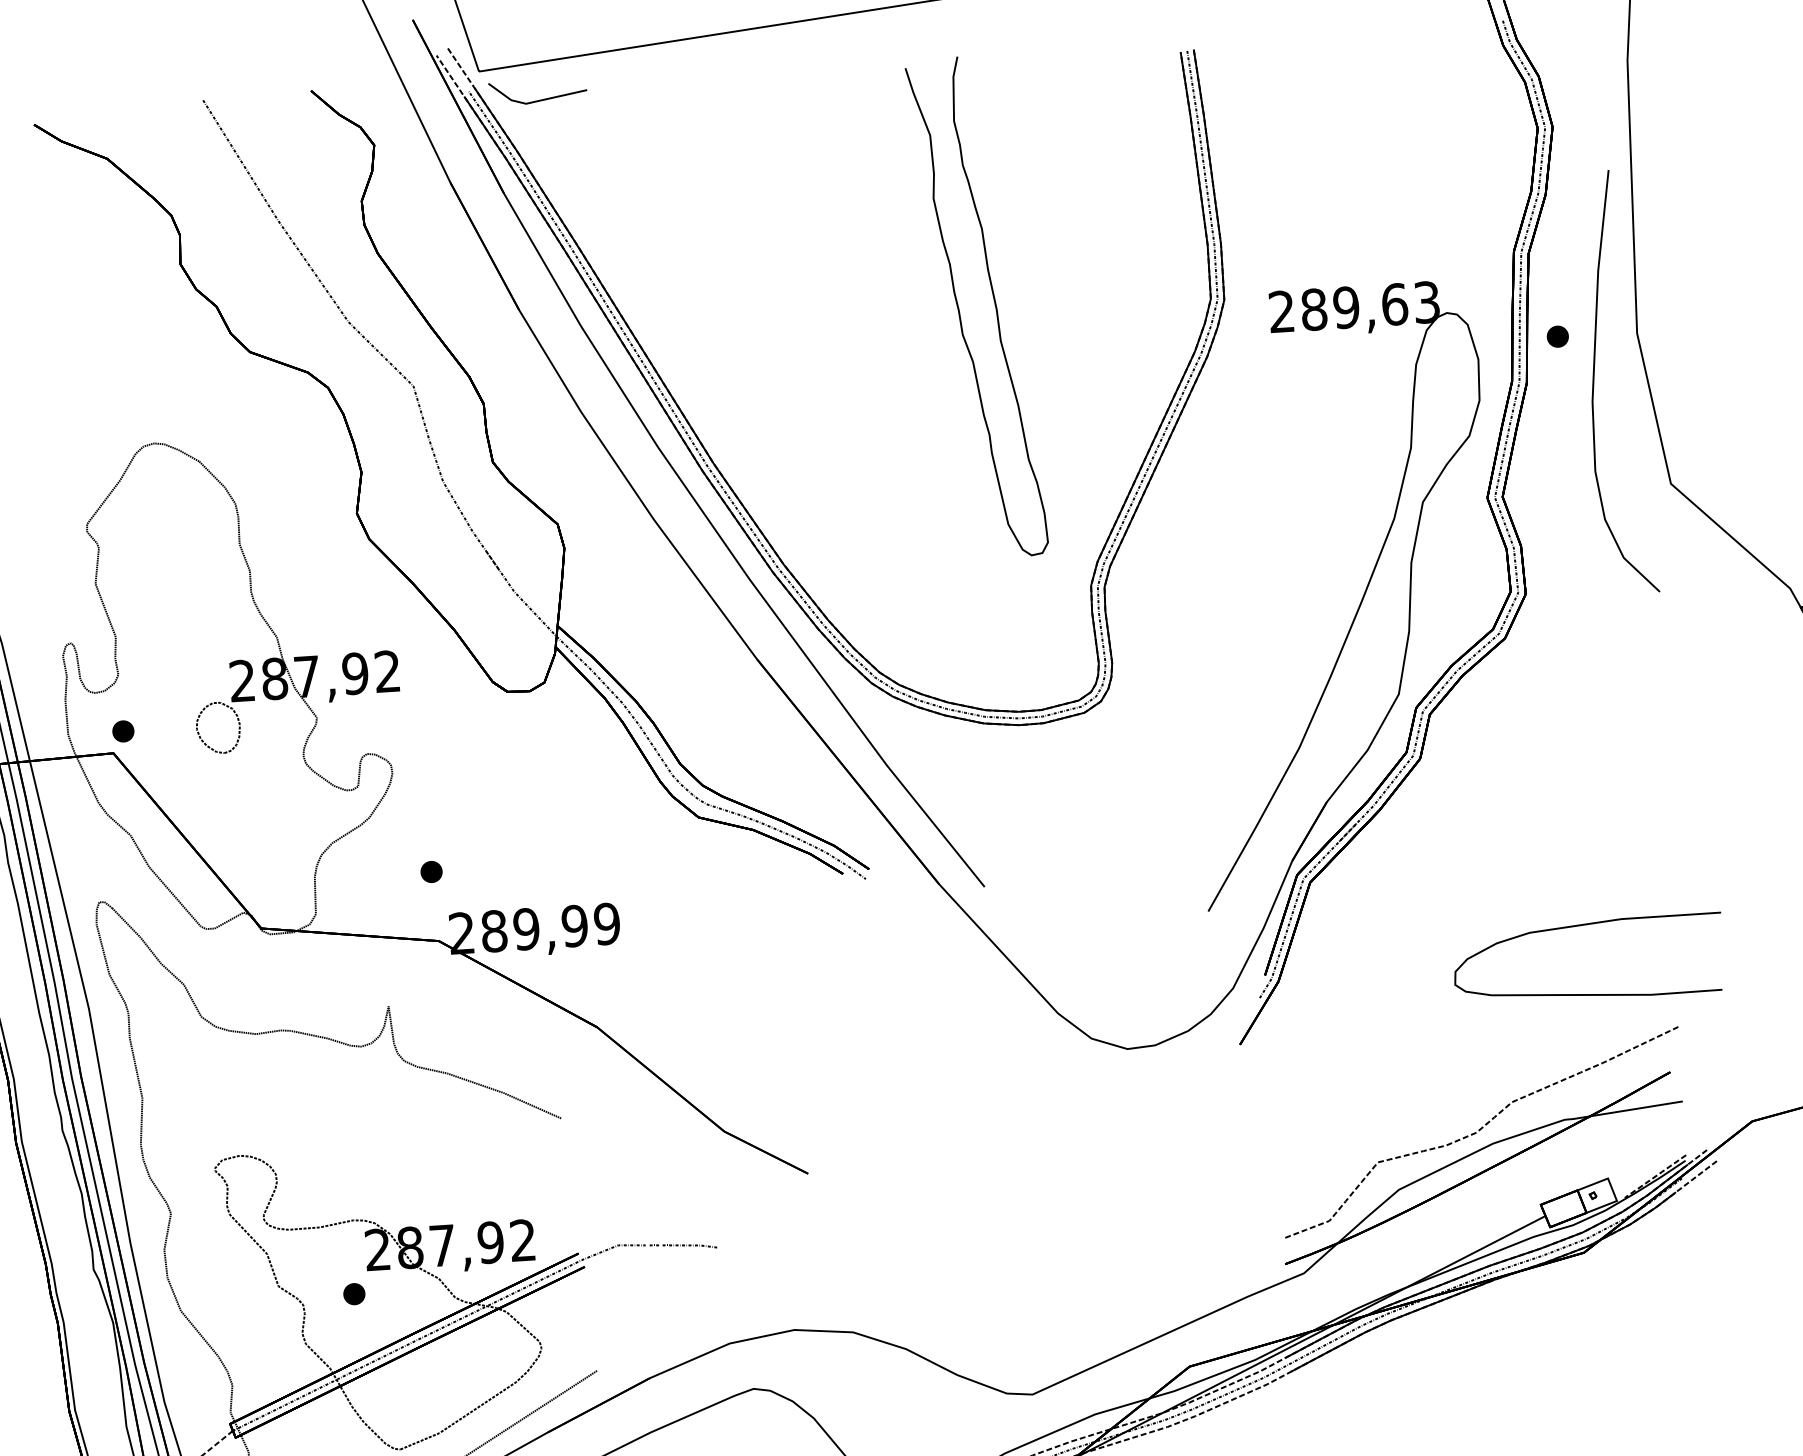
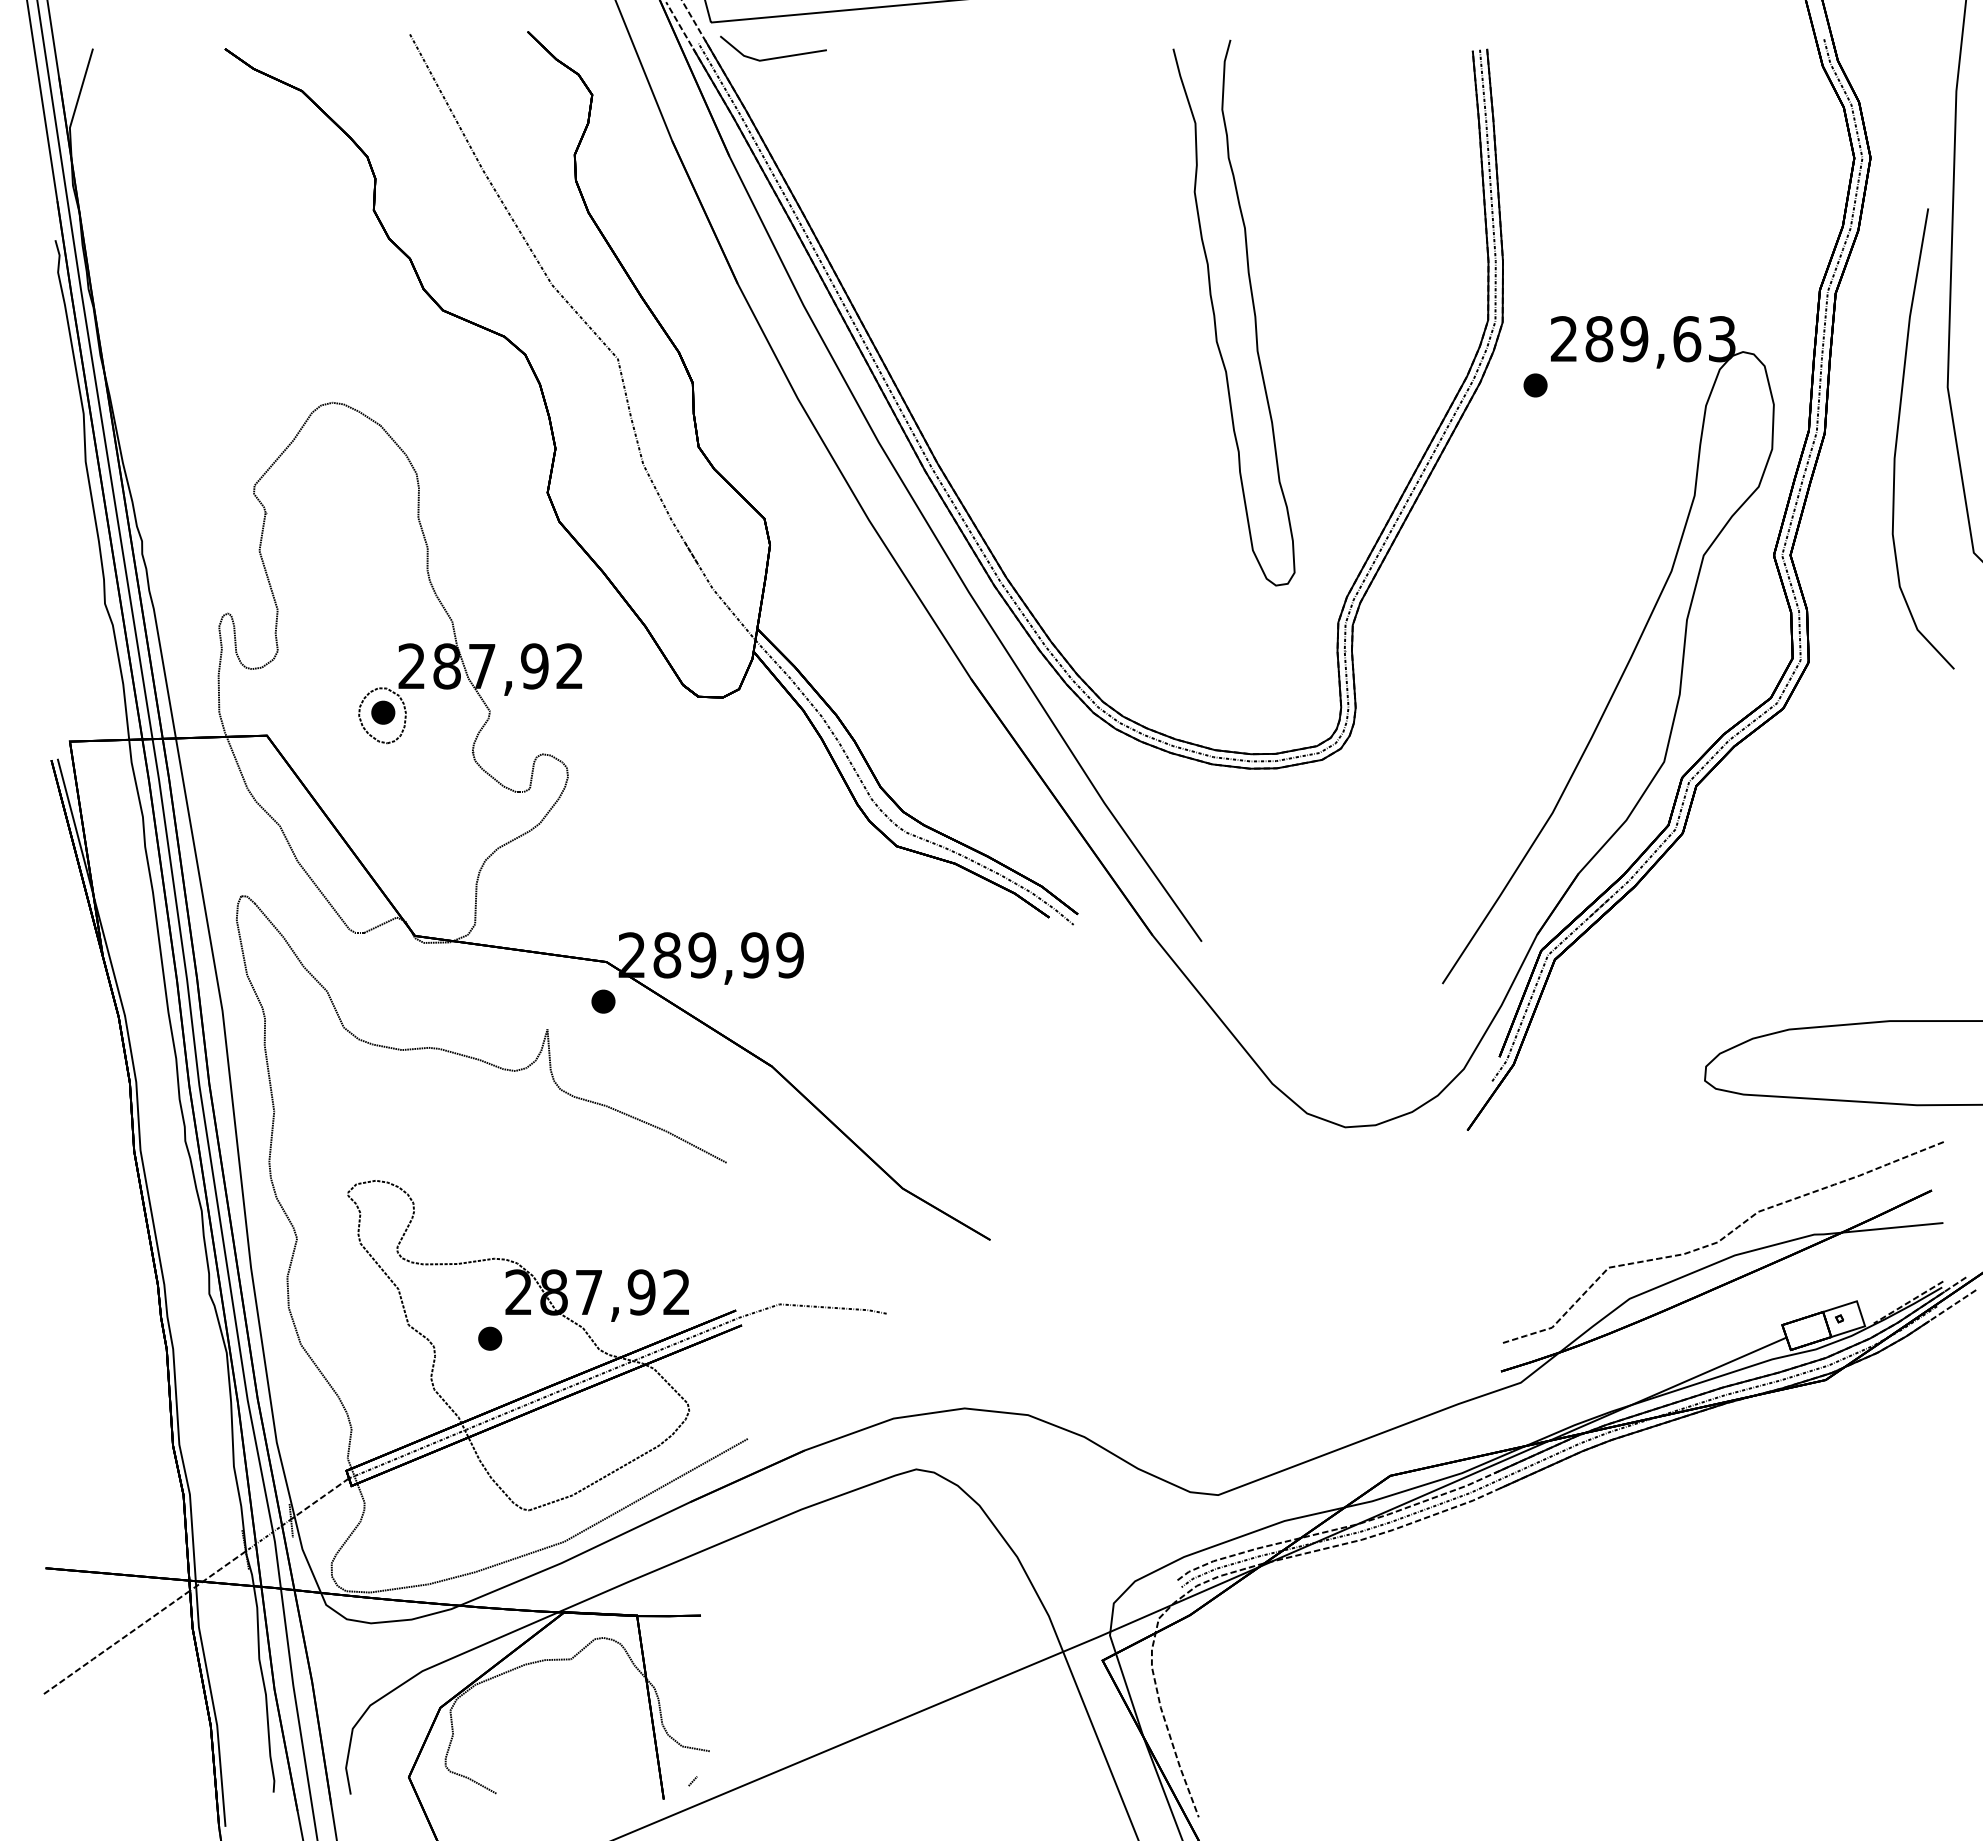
part: (1557, 336) -> (1535, 385), moved
part: (123, 731) -> (383, 712), moved
part: (431, 871) -> (603, 1001), moved

